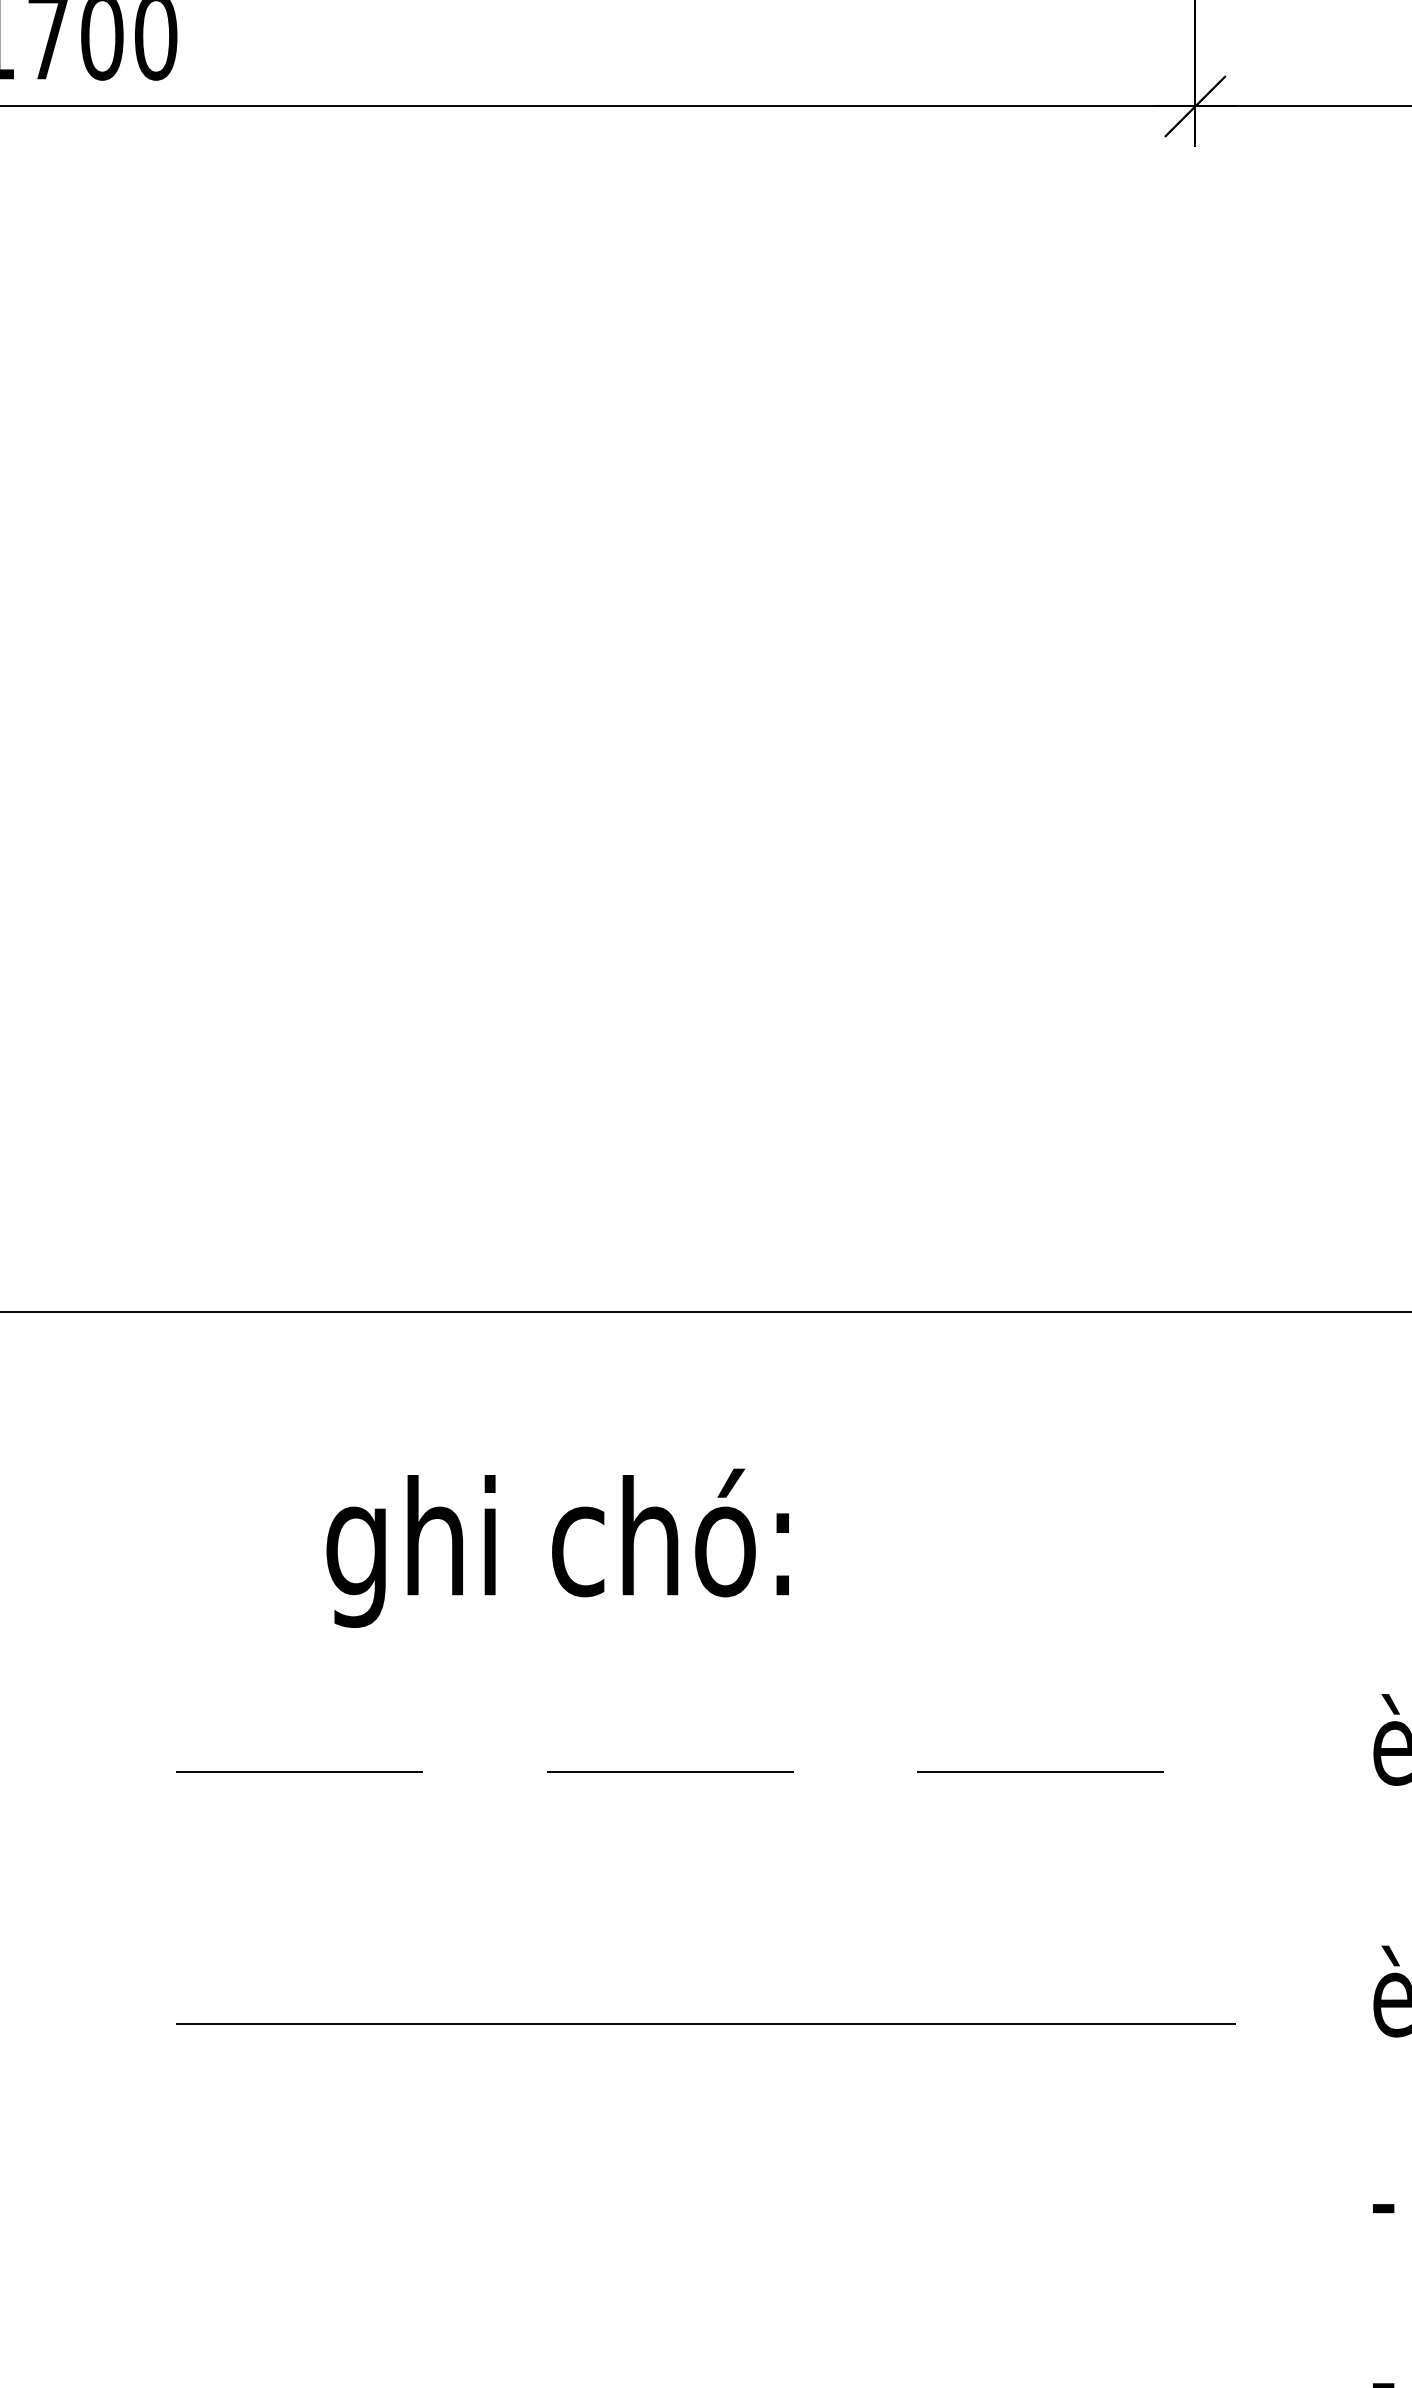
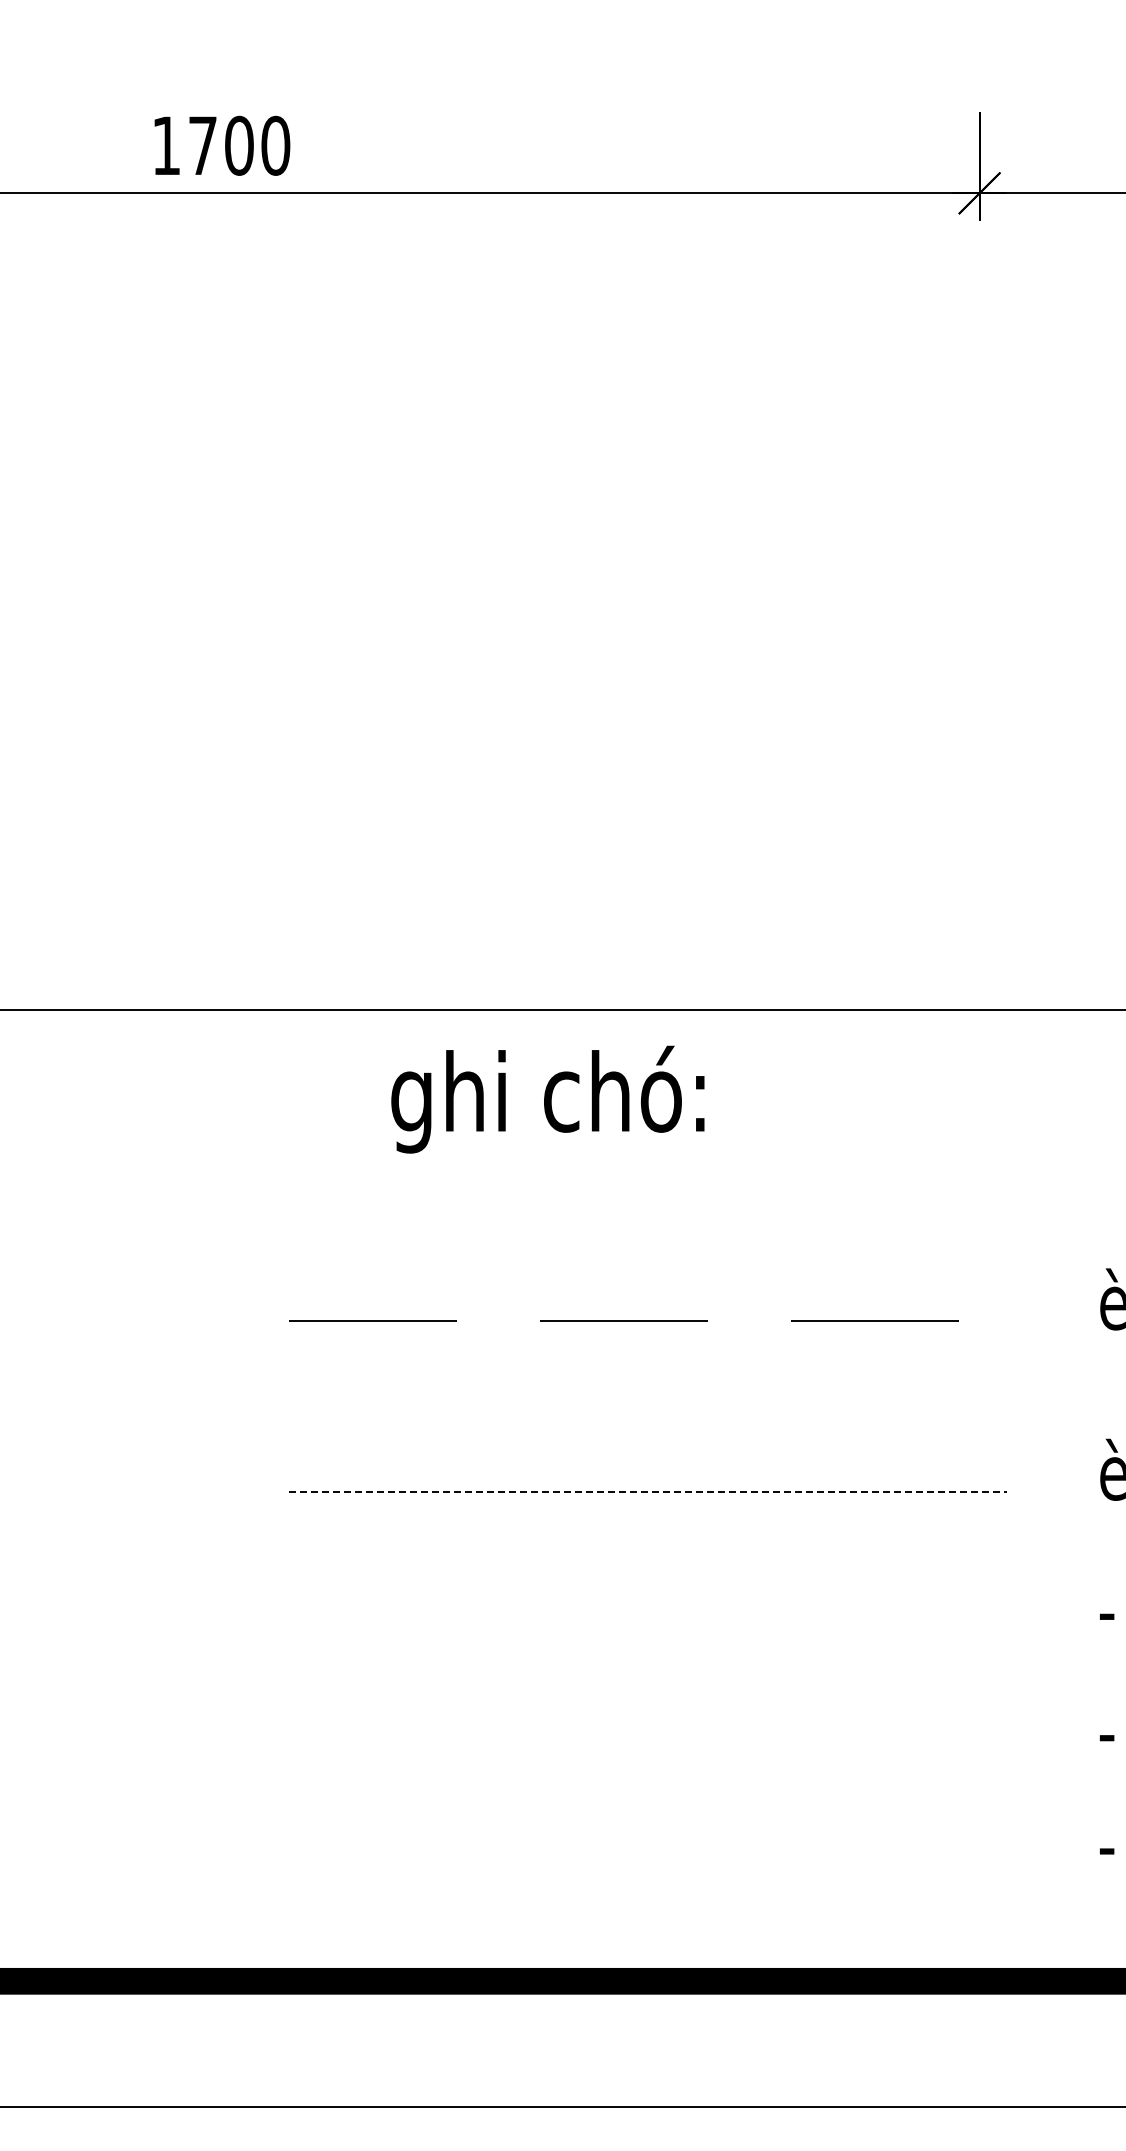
text: (557, 1548) -> (547, 1099), moved
line: (706, 2023) -> (648, 1491), solid -> dashed

